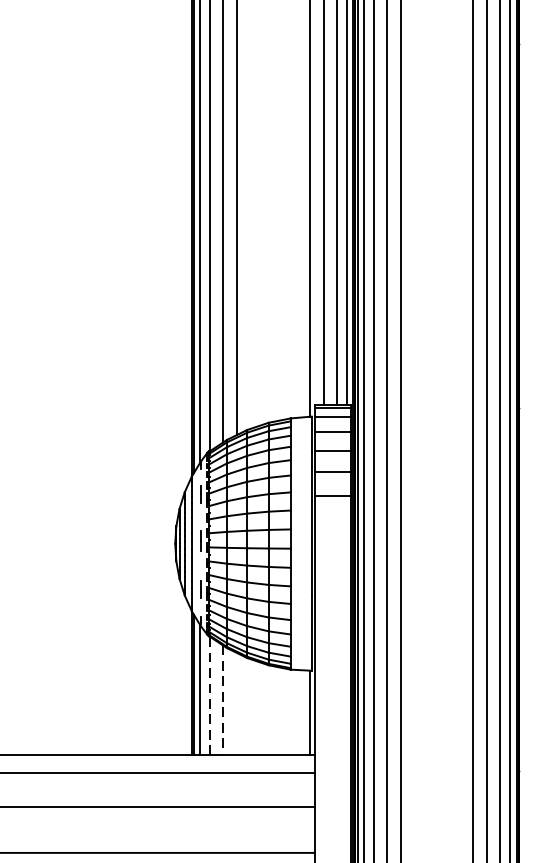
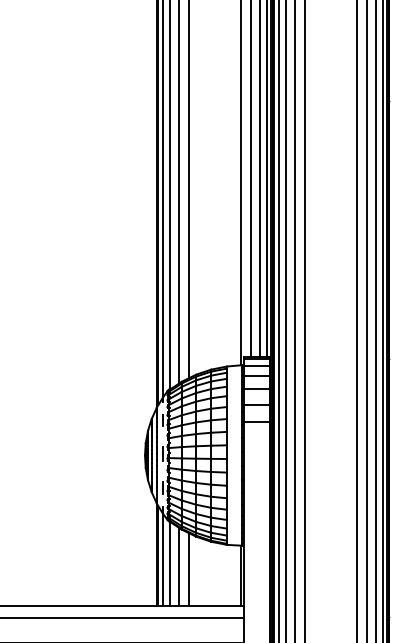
line: (209, 695) -> (169, 563), dashed -> solid
line: (222, 700) -> (178, 566), dashed -> solid
line: (236, 704) -> (188, 569), added

